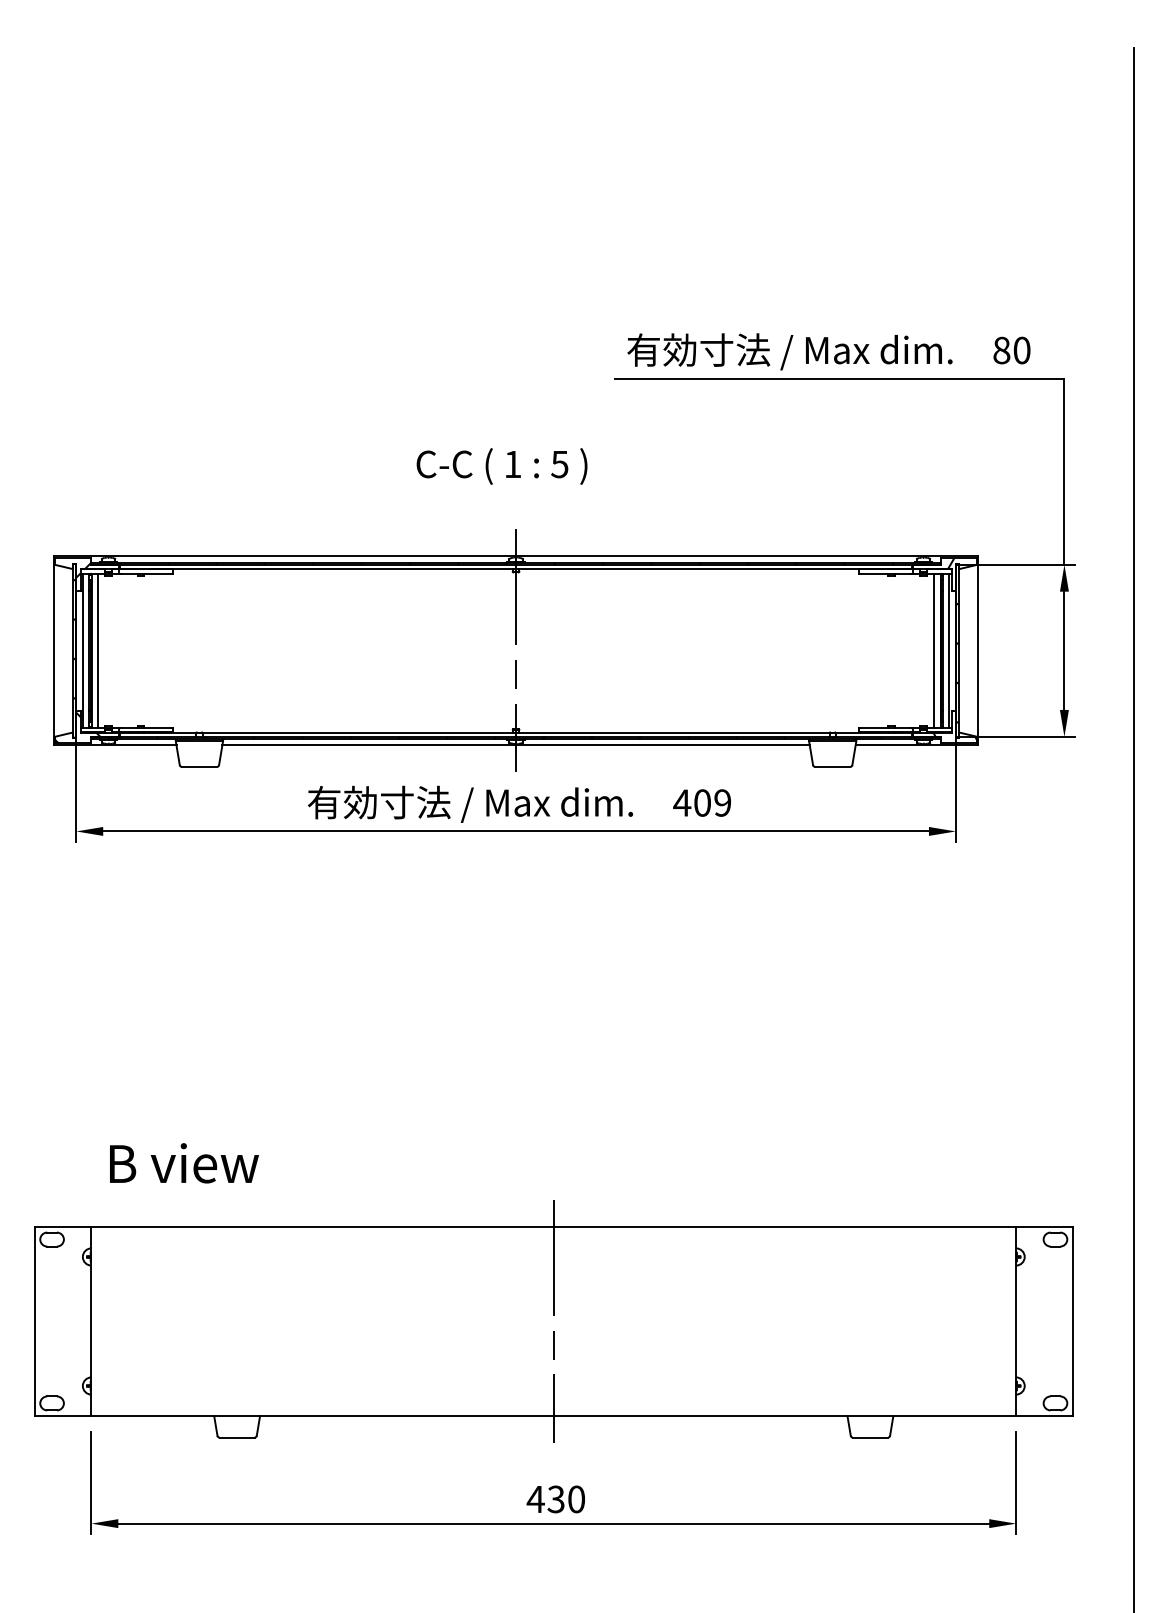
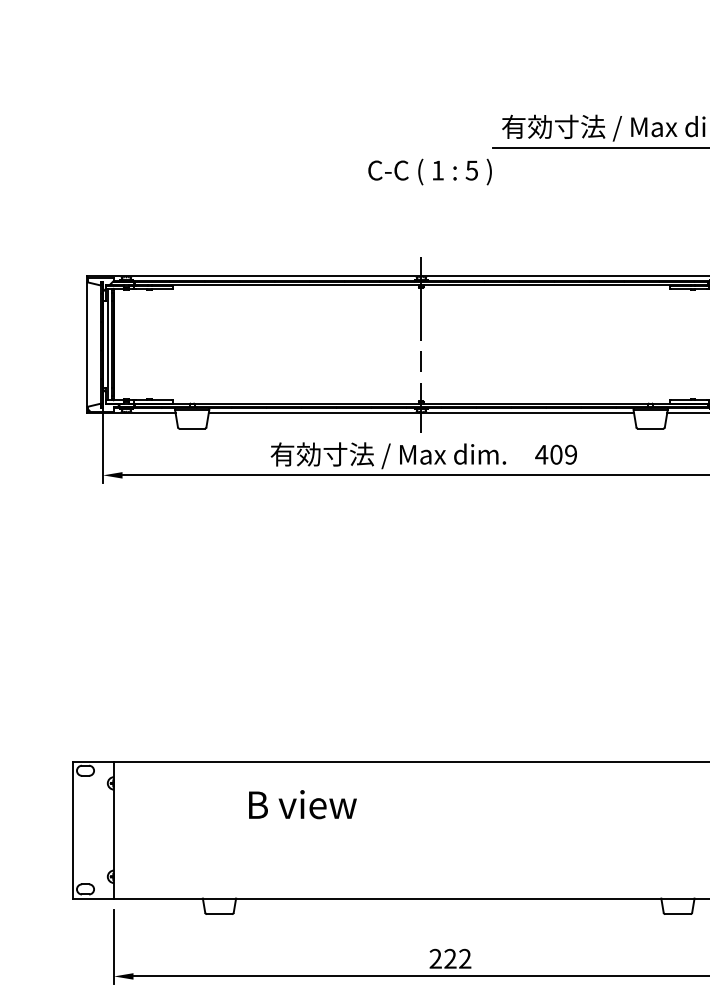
text: (501, 466) -> (429, 172), moved
line: (97, 650) -> (118, 344), removed
text: (184, 1163) -> (303, 804), moved
line: (553, 1321) -> (448, 830), removed
text: (555, 1499) -> (449, 958), 430 -> 222

